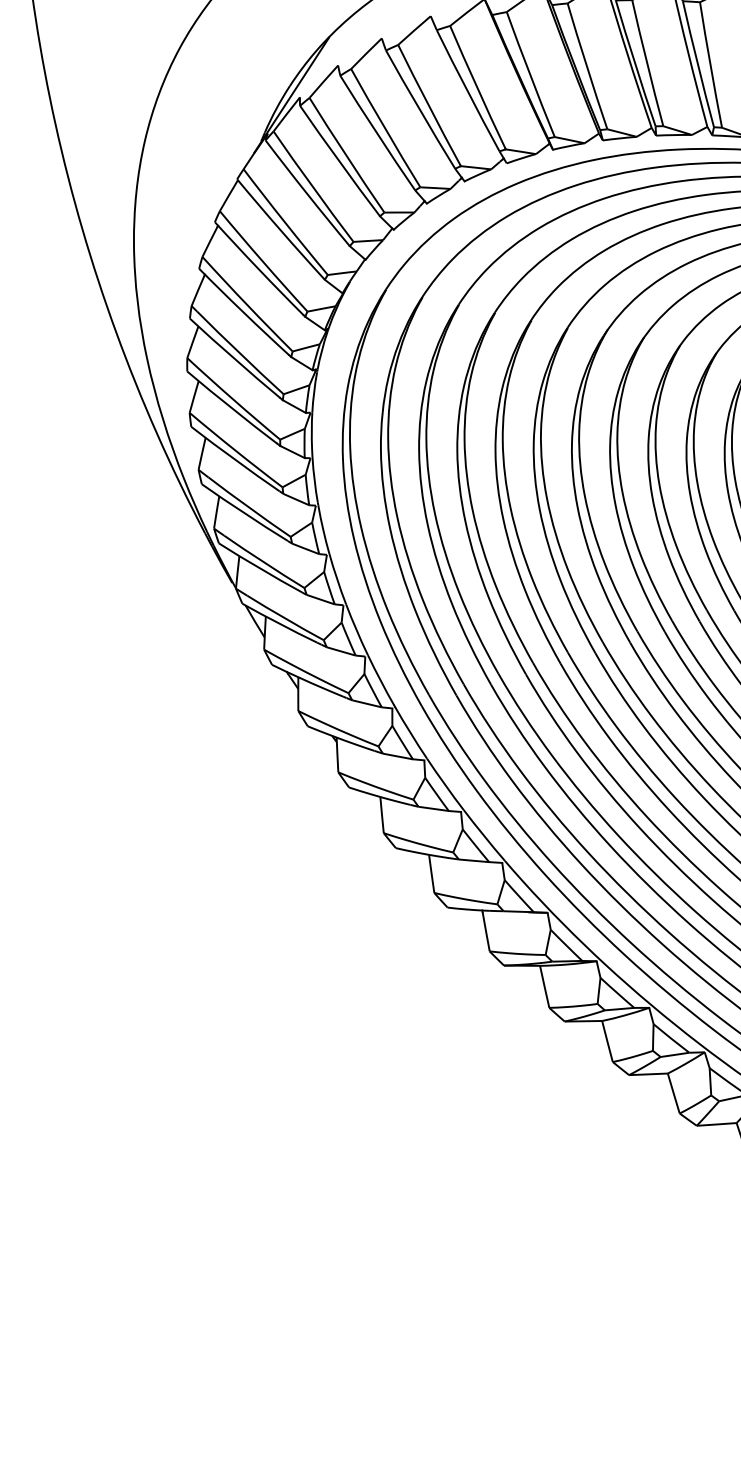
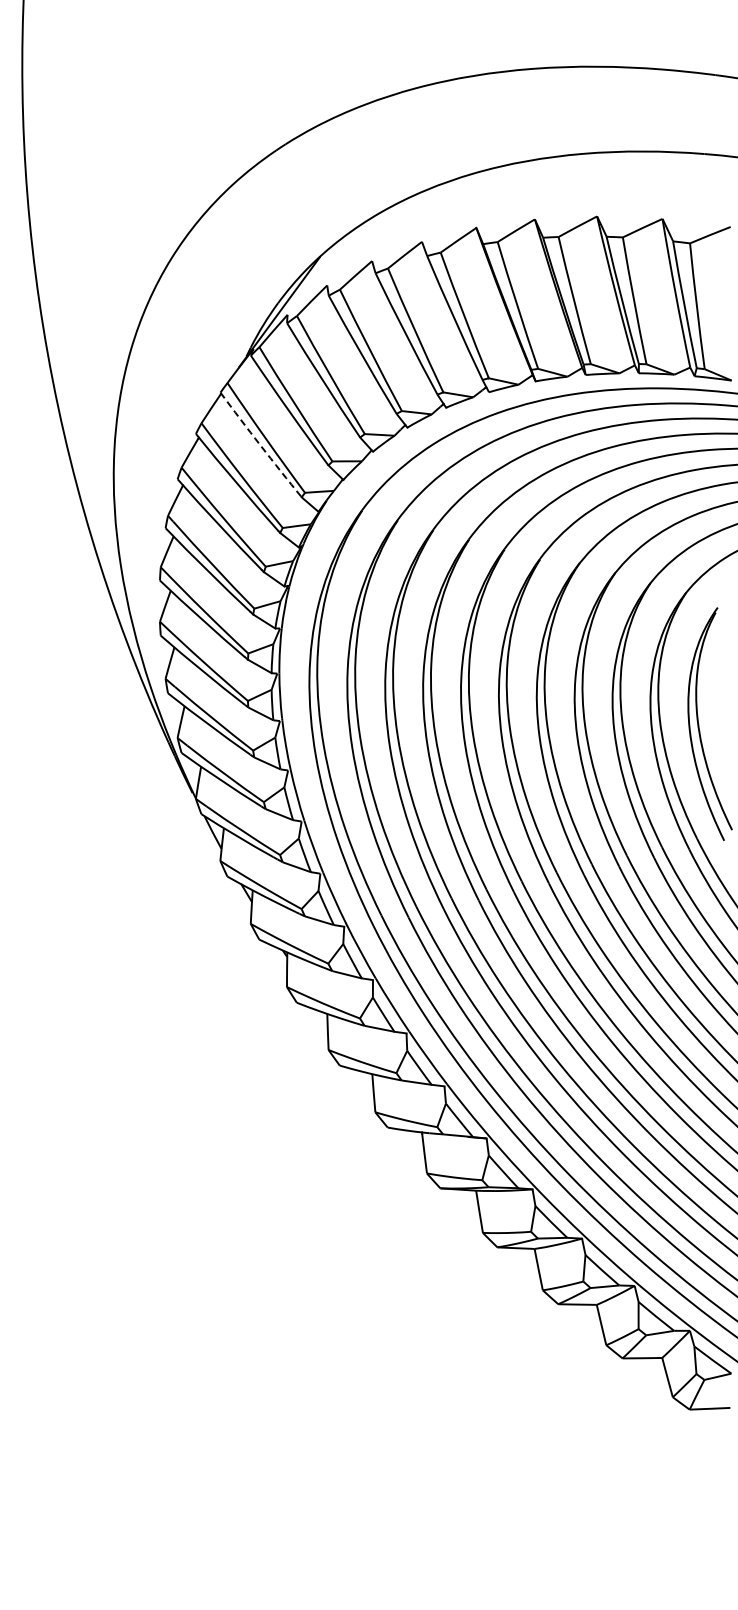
arc: (280, 230) -> (260, 445), solid -> dashed

